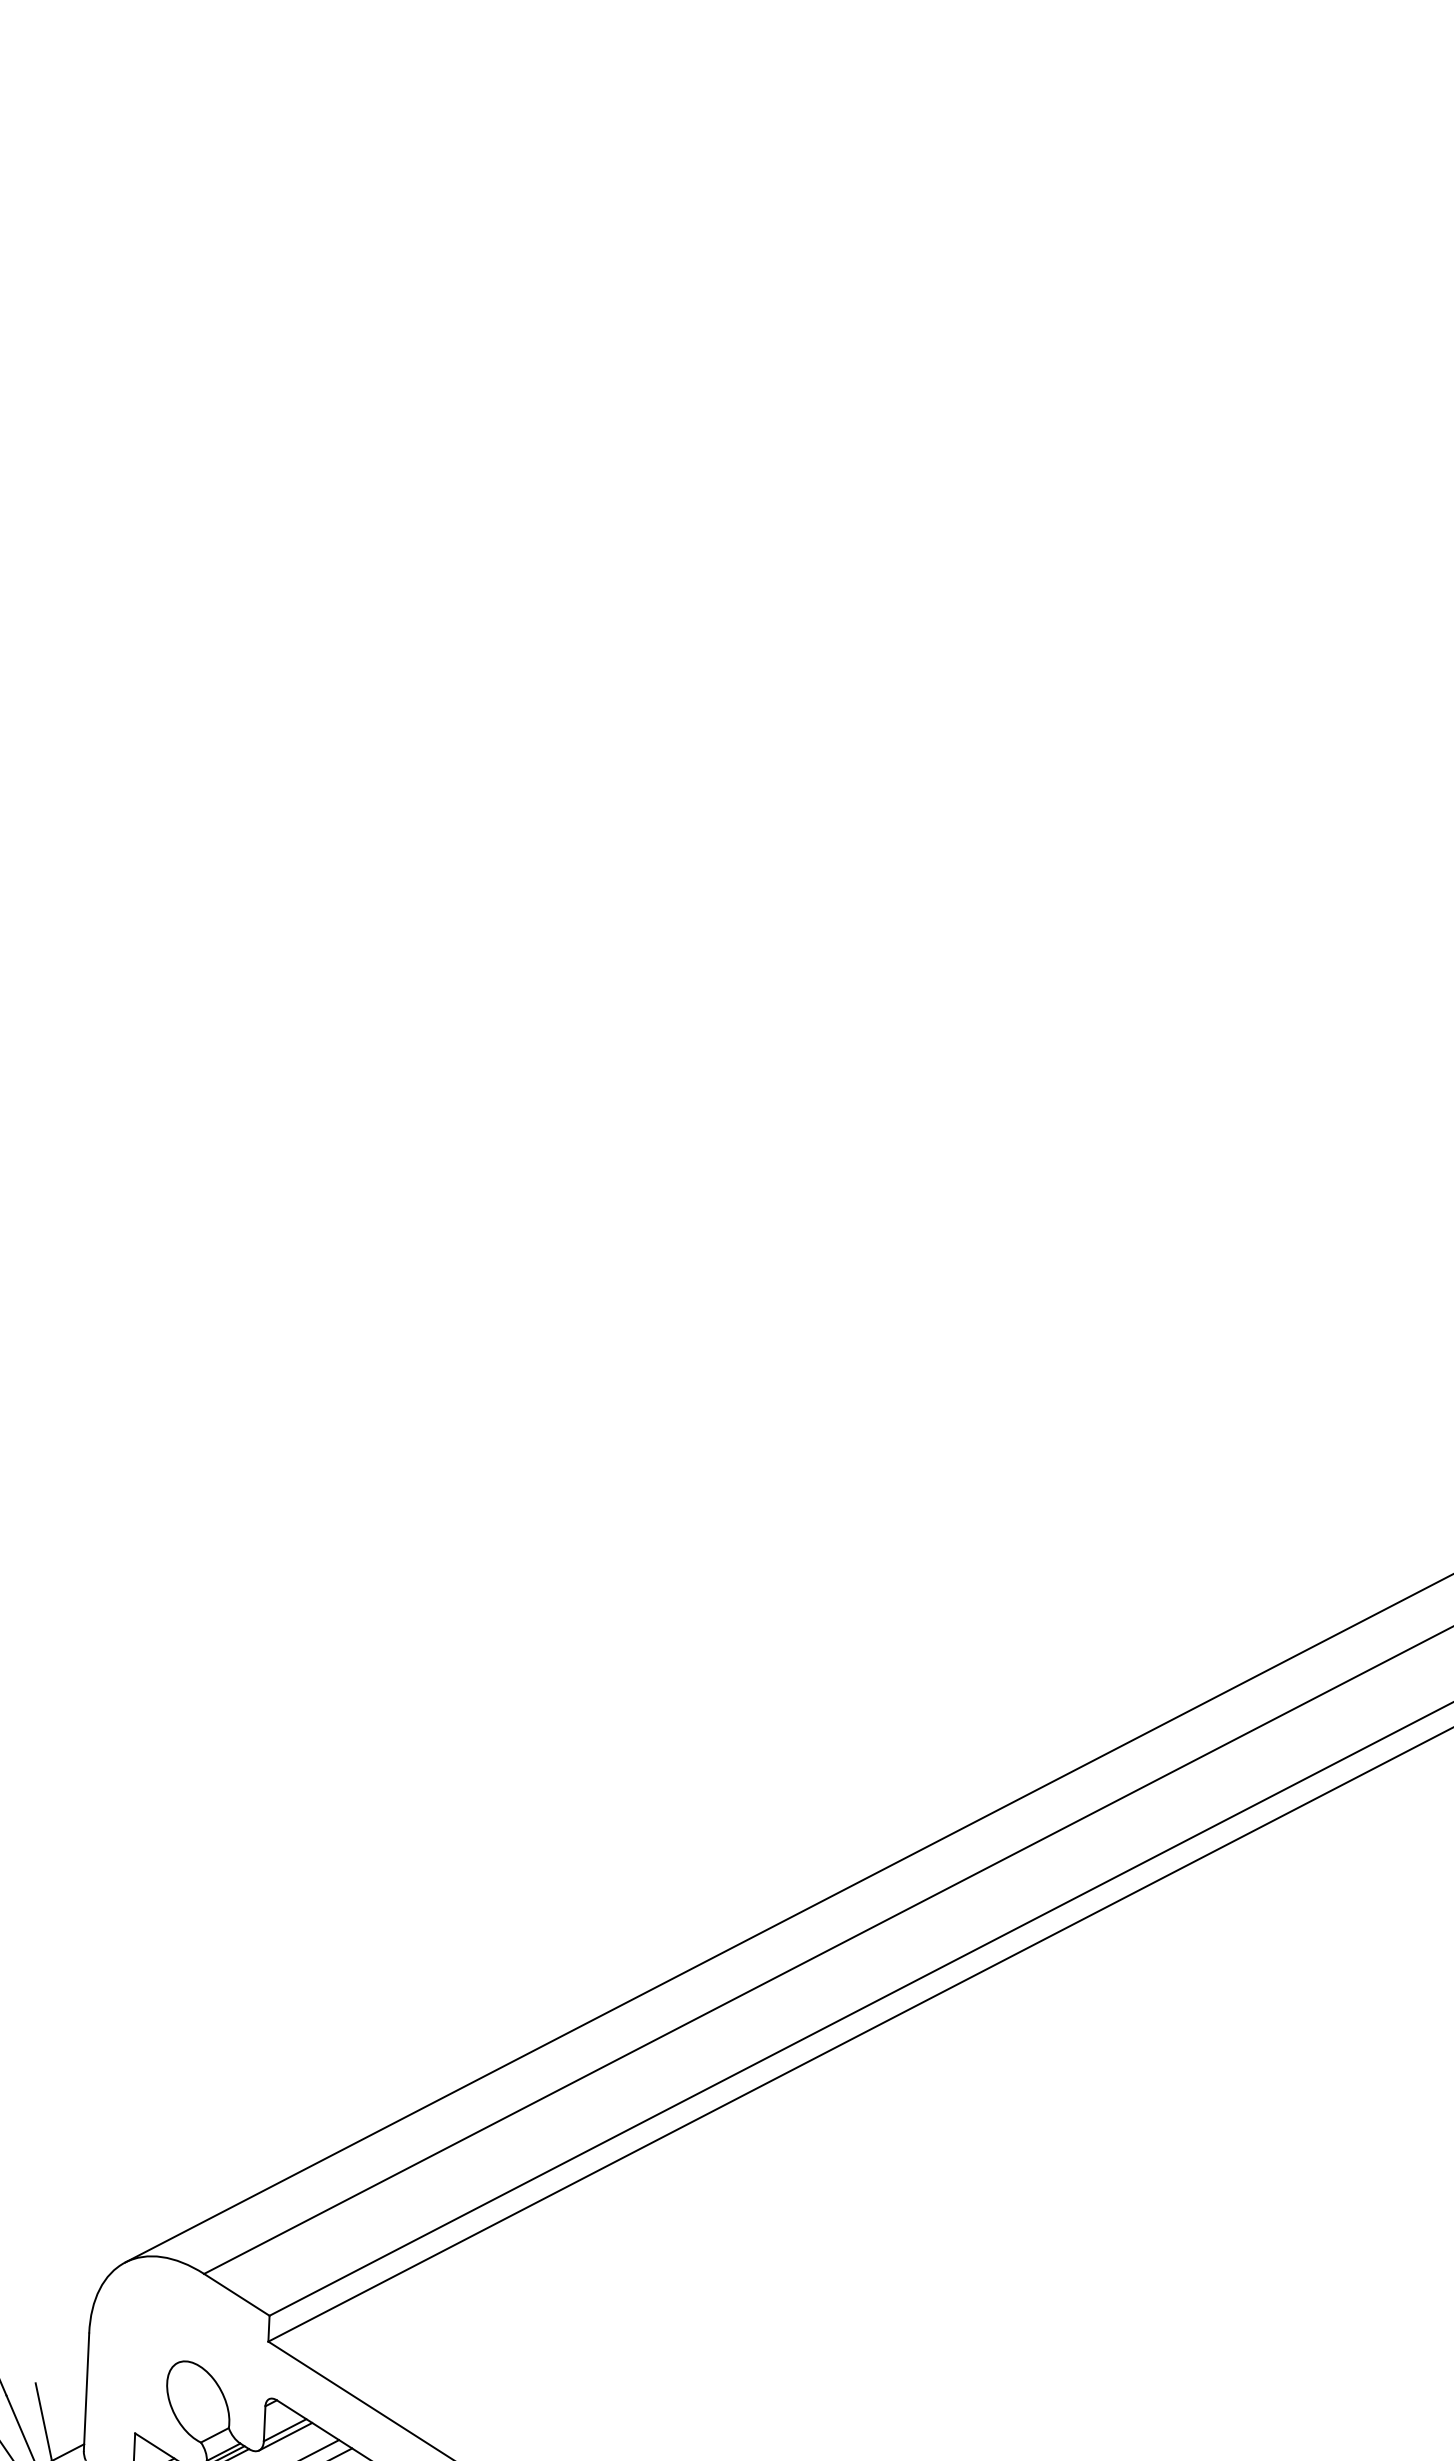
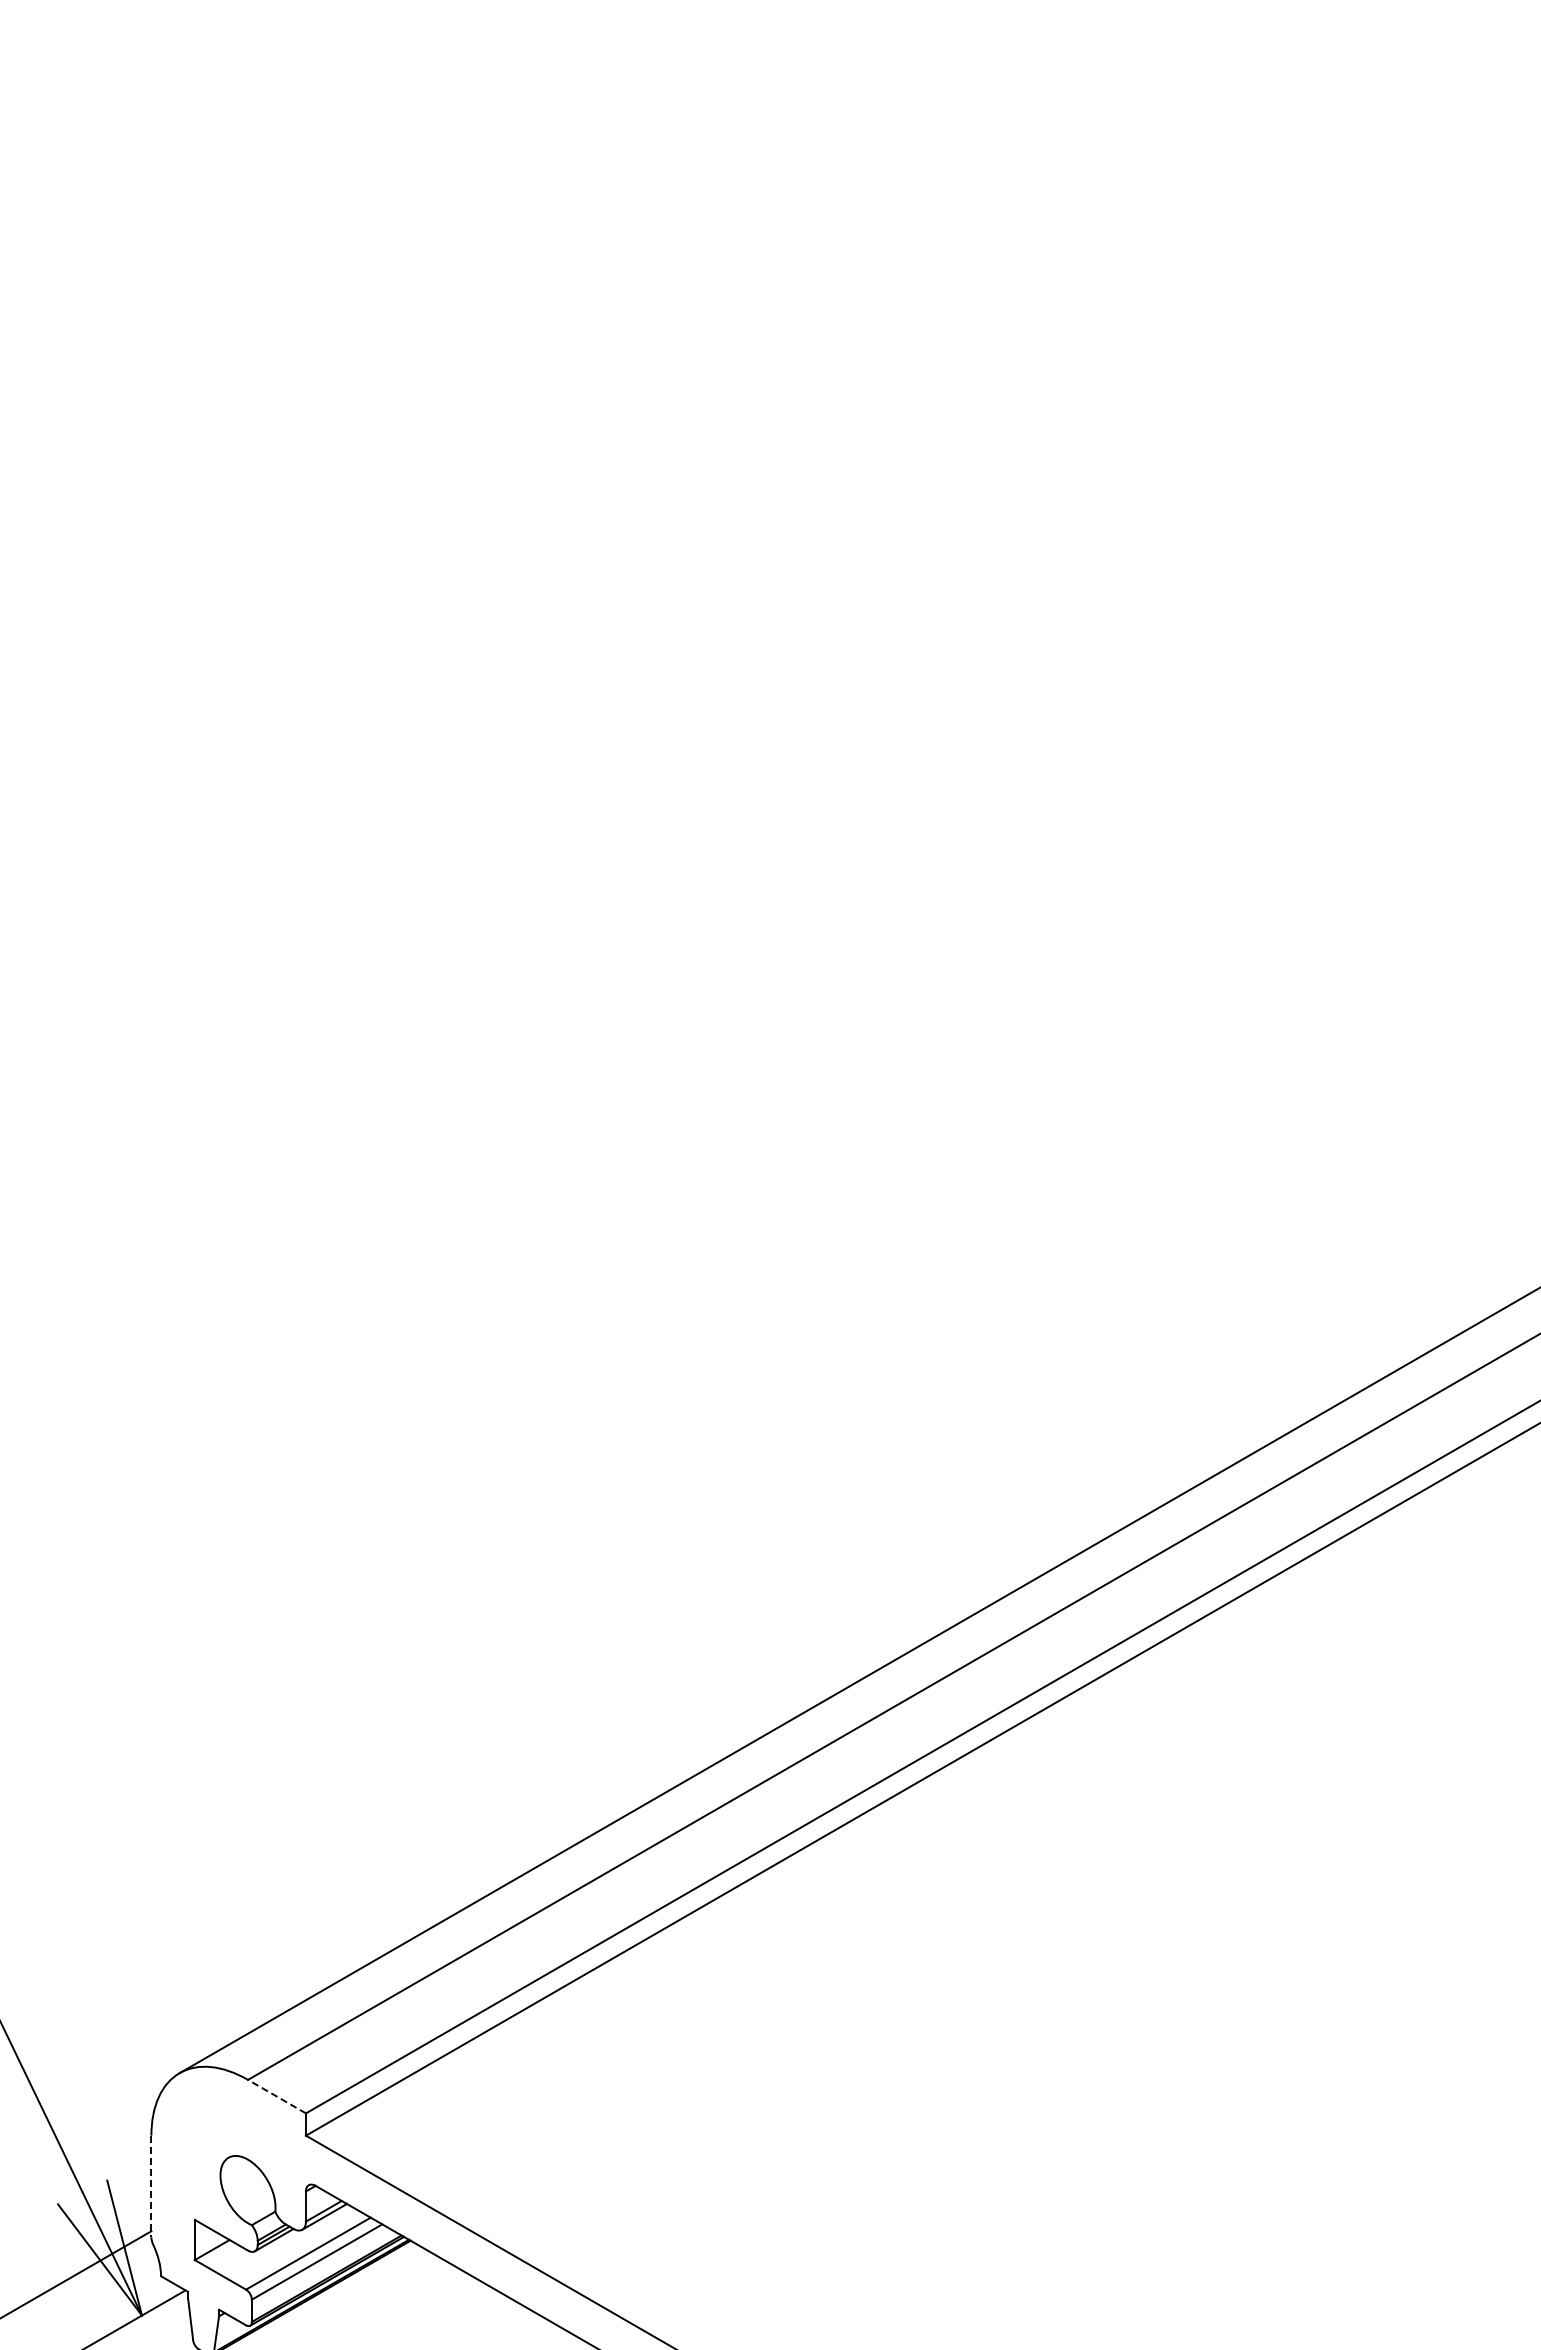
line: (236, 2294) -> (276, 2096), solid -> dashed
line: (86, 2392) -> (151, 2186), solid -> dashed

